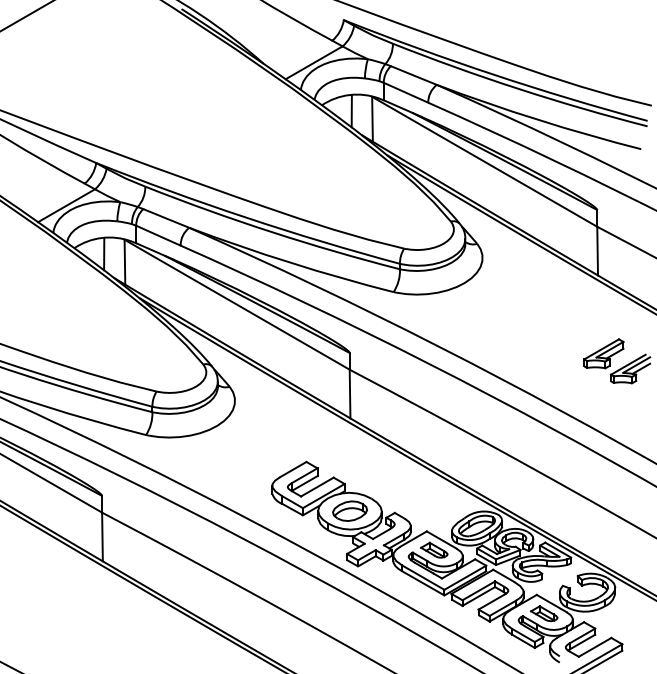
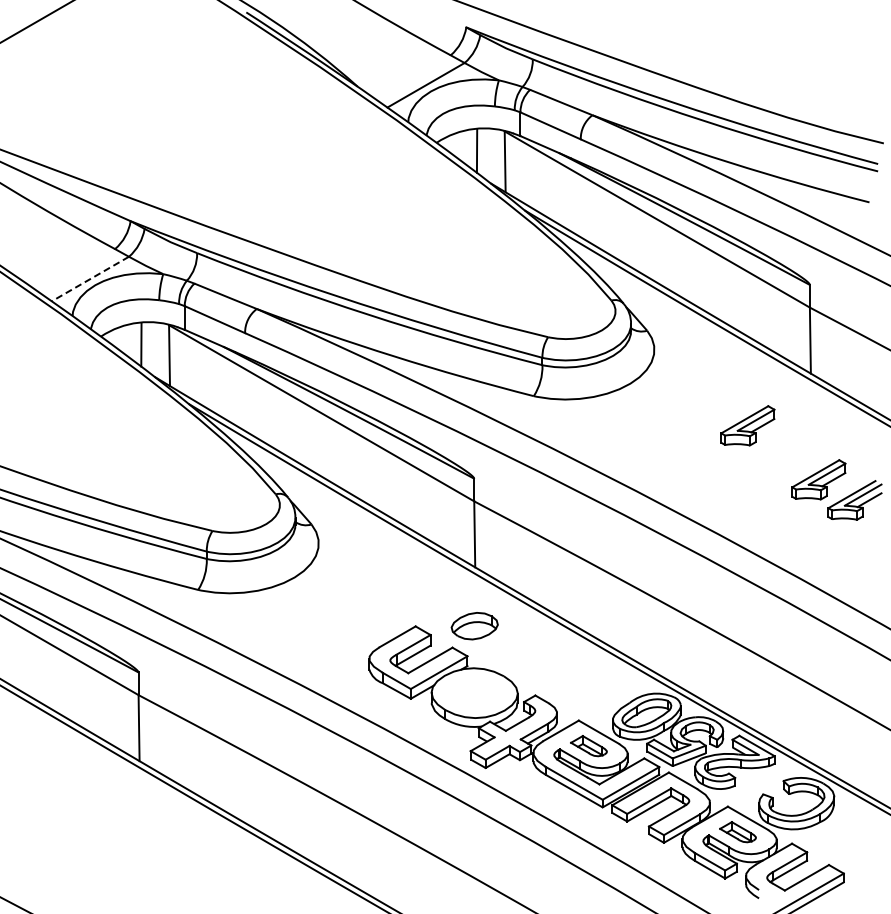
line: (66, 206) -> (90, 279), solid -> dashed
part: (551, 313) -> (747, 425), added
part: (349, 511) -> (474, 626), moved

